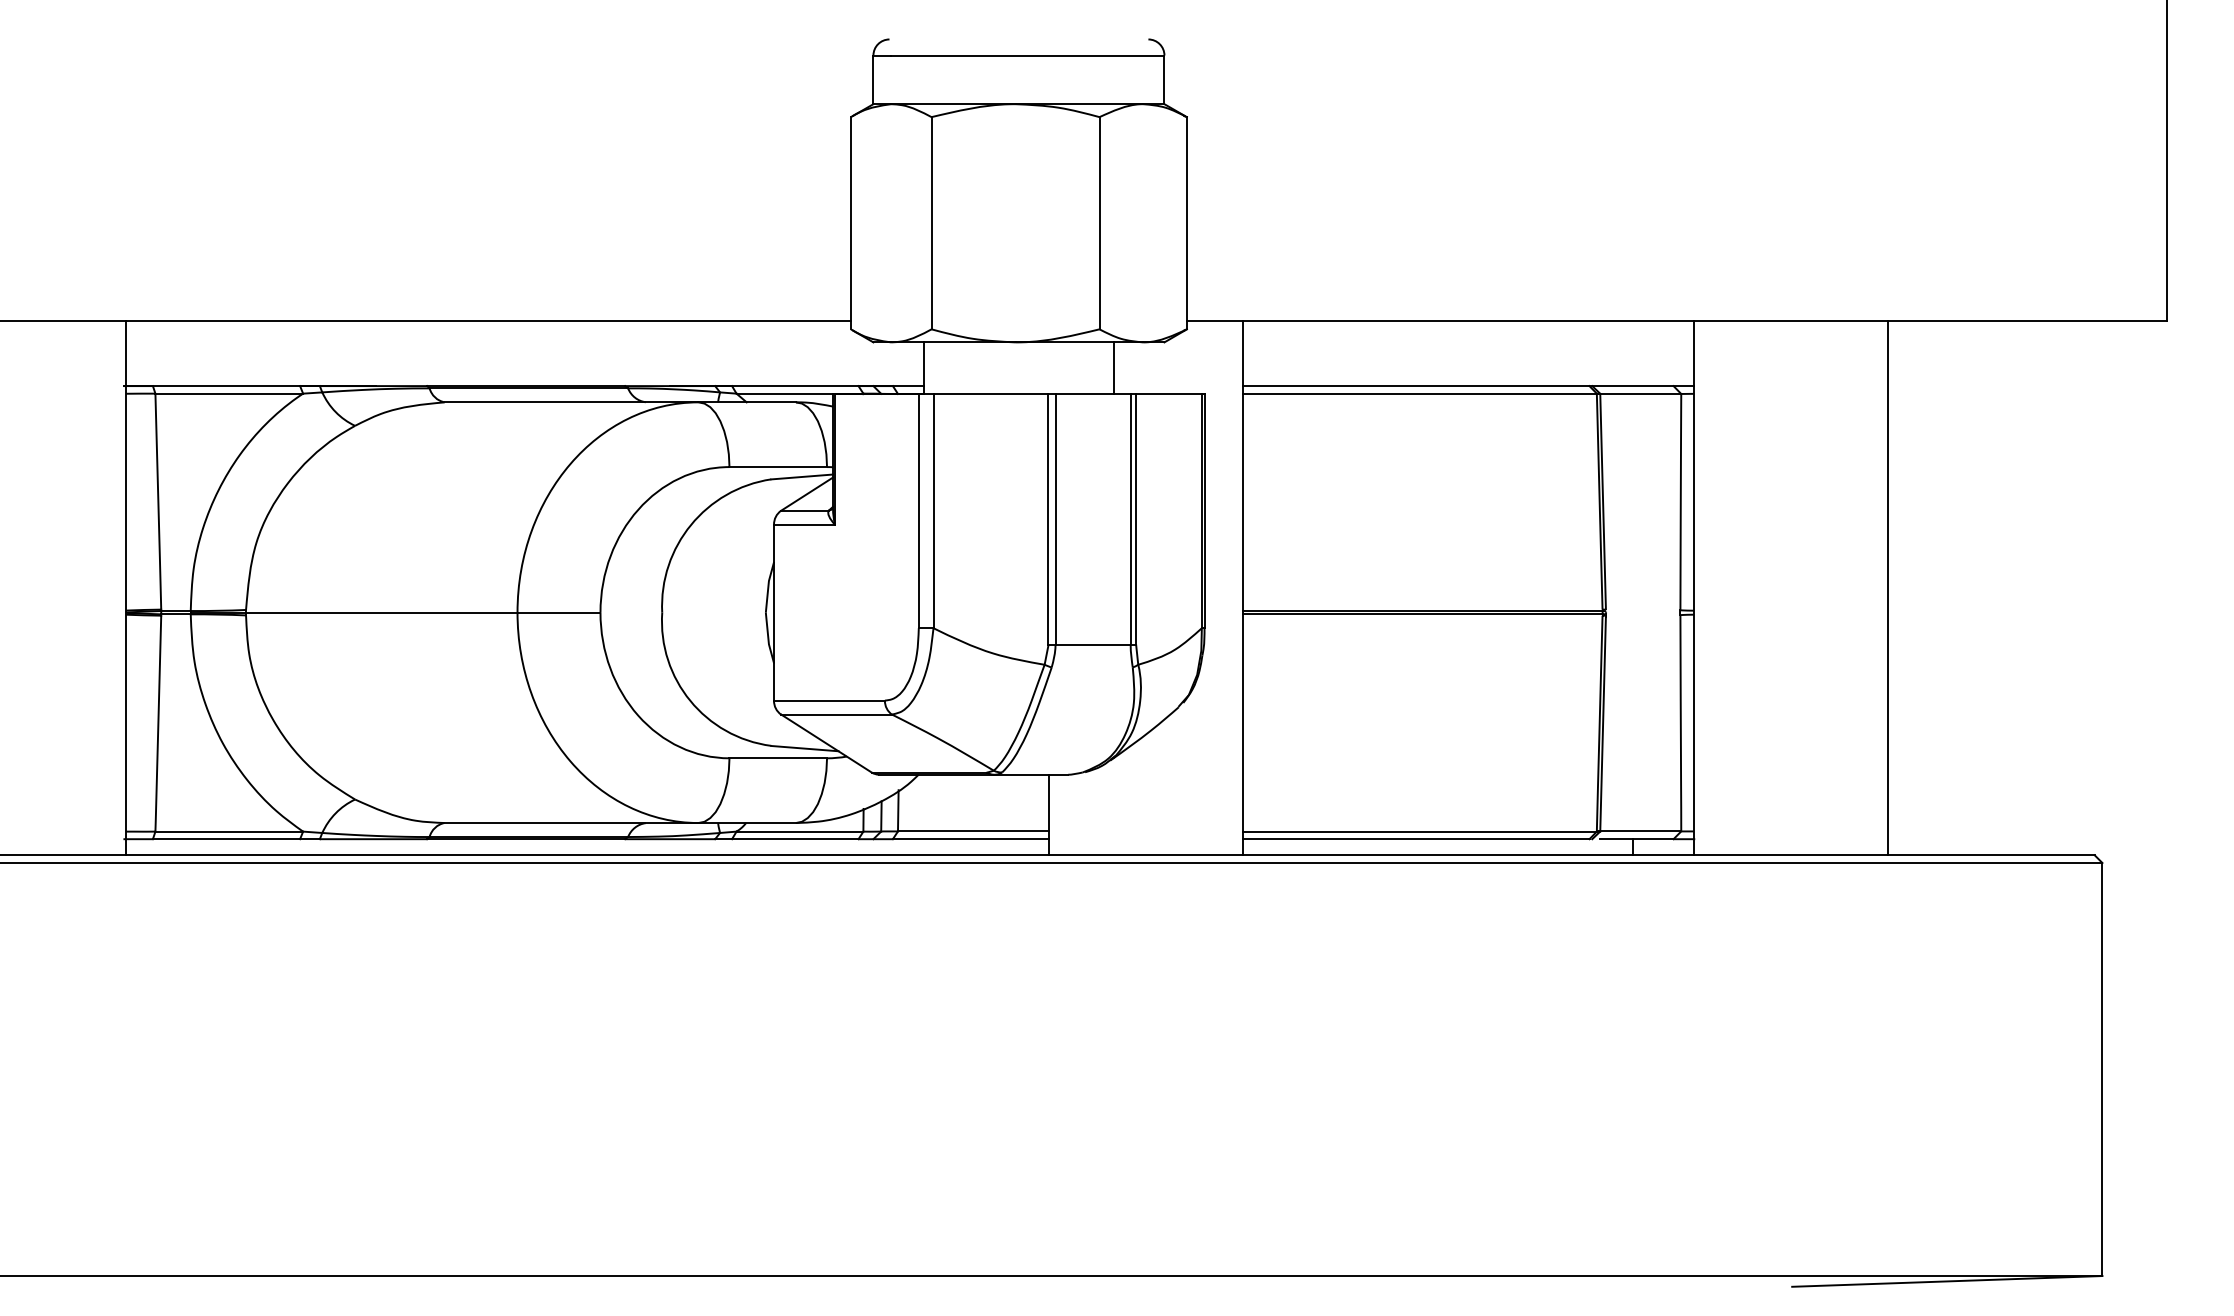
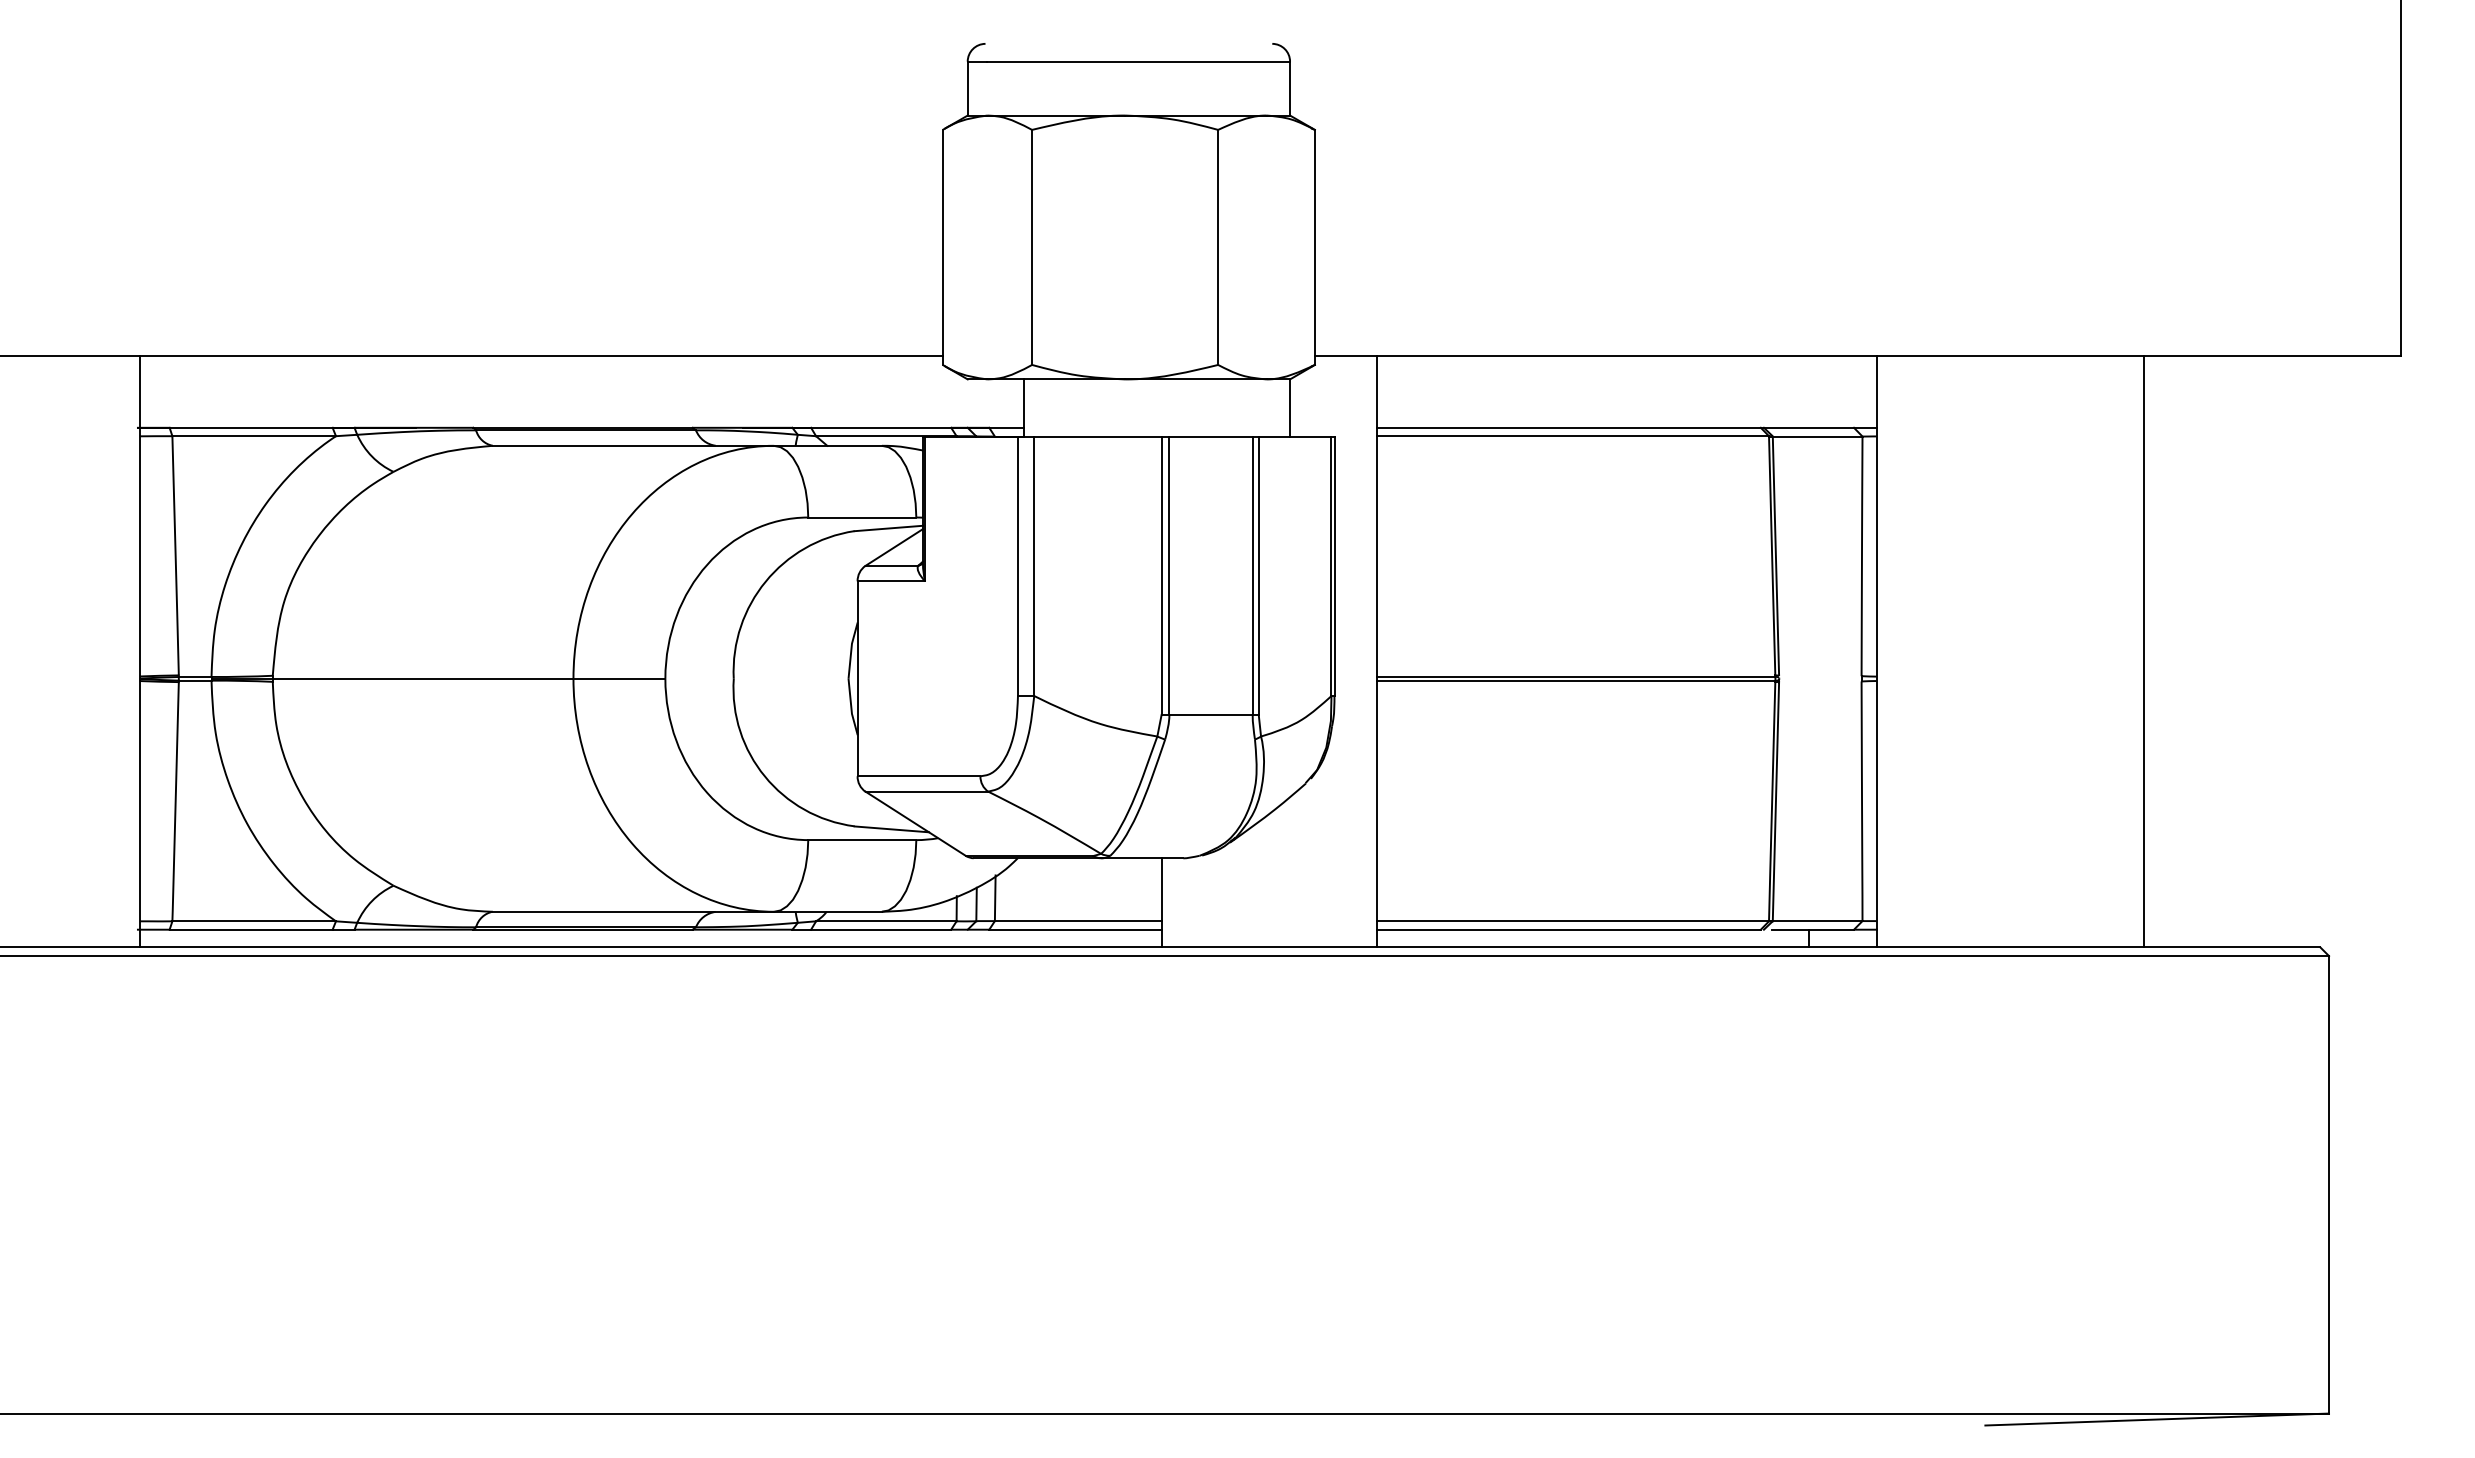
line: (1114, 367) -> (1290, 407), moved
line: (1887, 588) -> (2143, 651), moved

